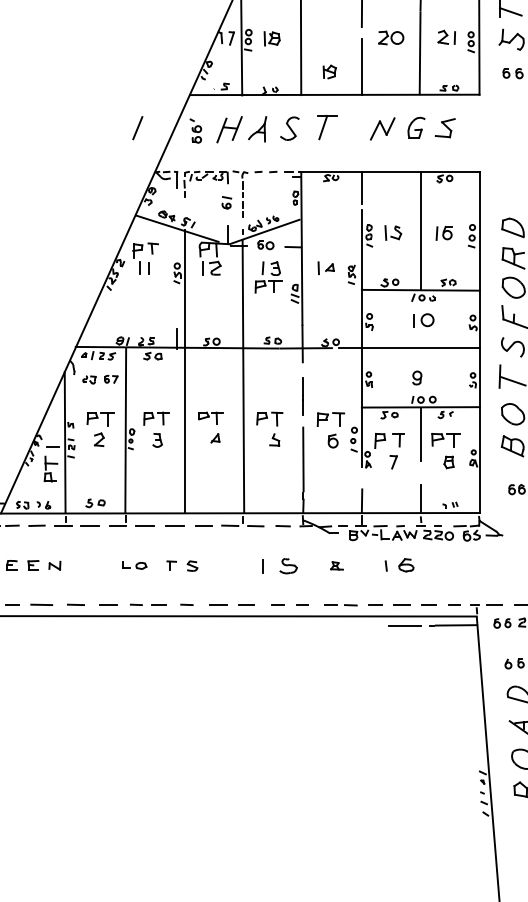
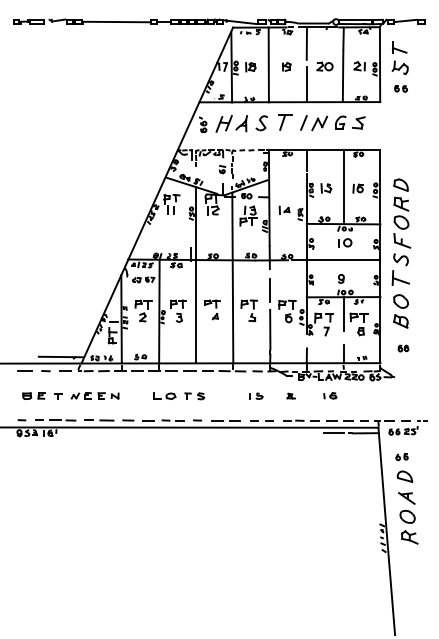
part: (329, 71) -> (286, 66), moved
line: (137, 127) -> (303, 122), moved
part: (133, 564) -> (164, 395), size x1.43
part: (281, 564) -> (256, 395), size x0.62
part: (399, 564) -> (330, 395), size x0.71

